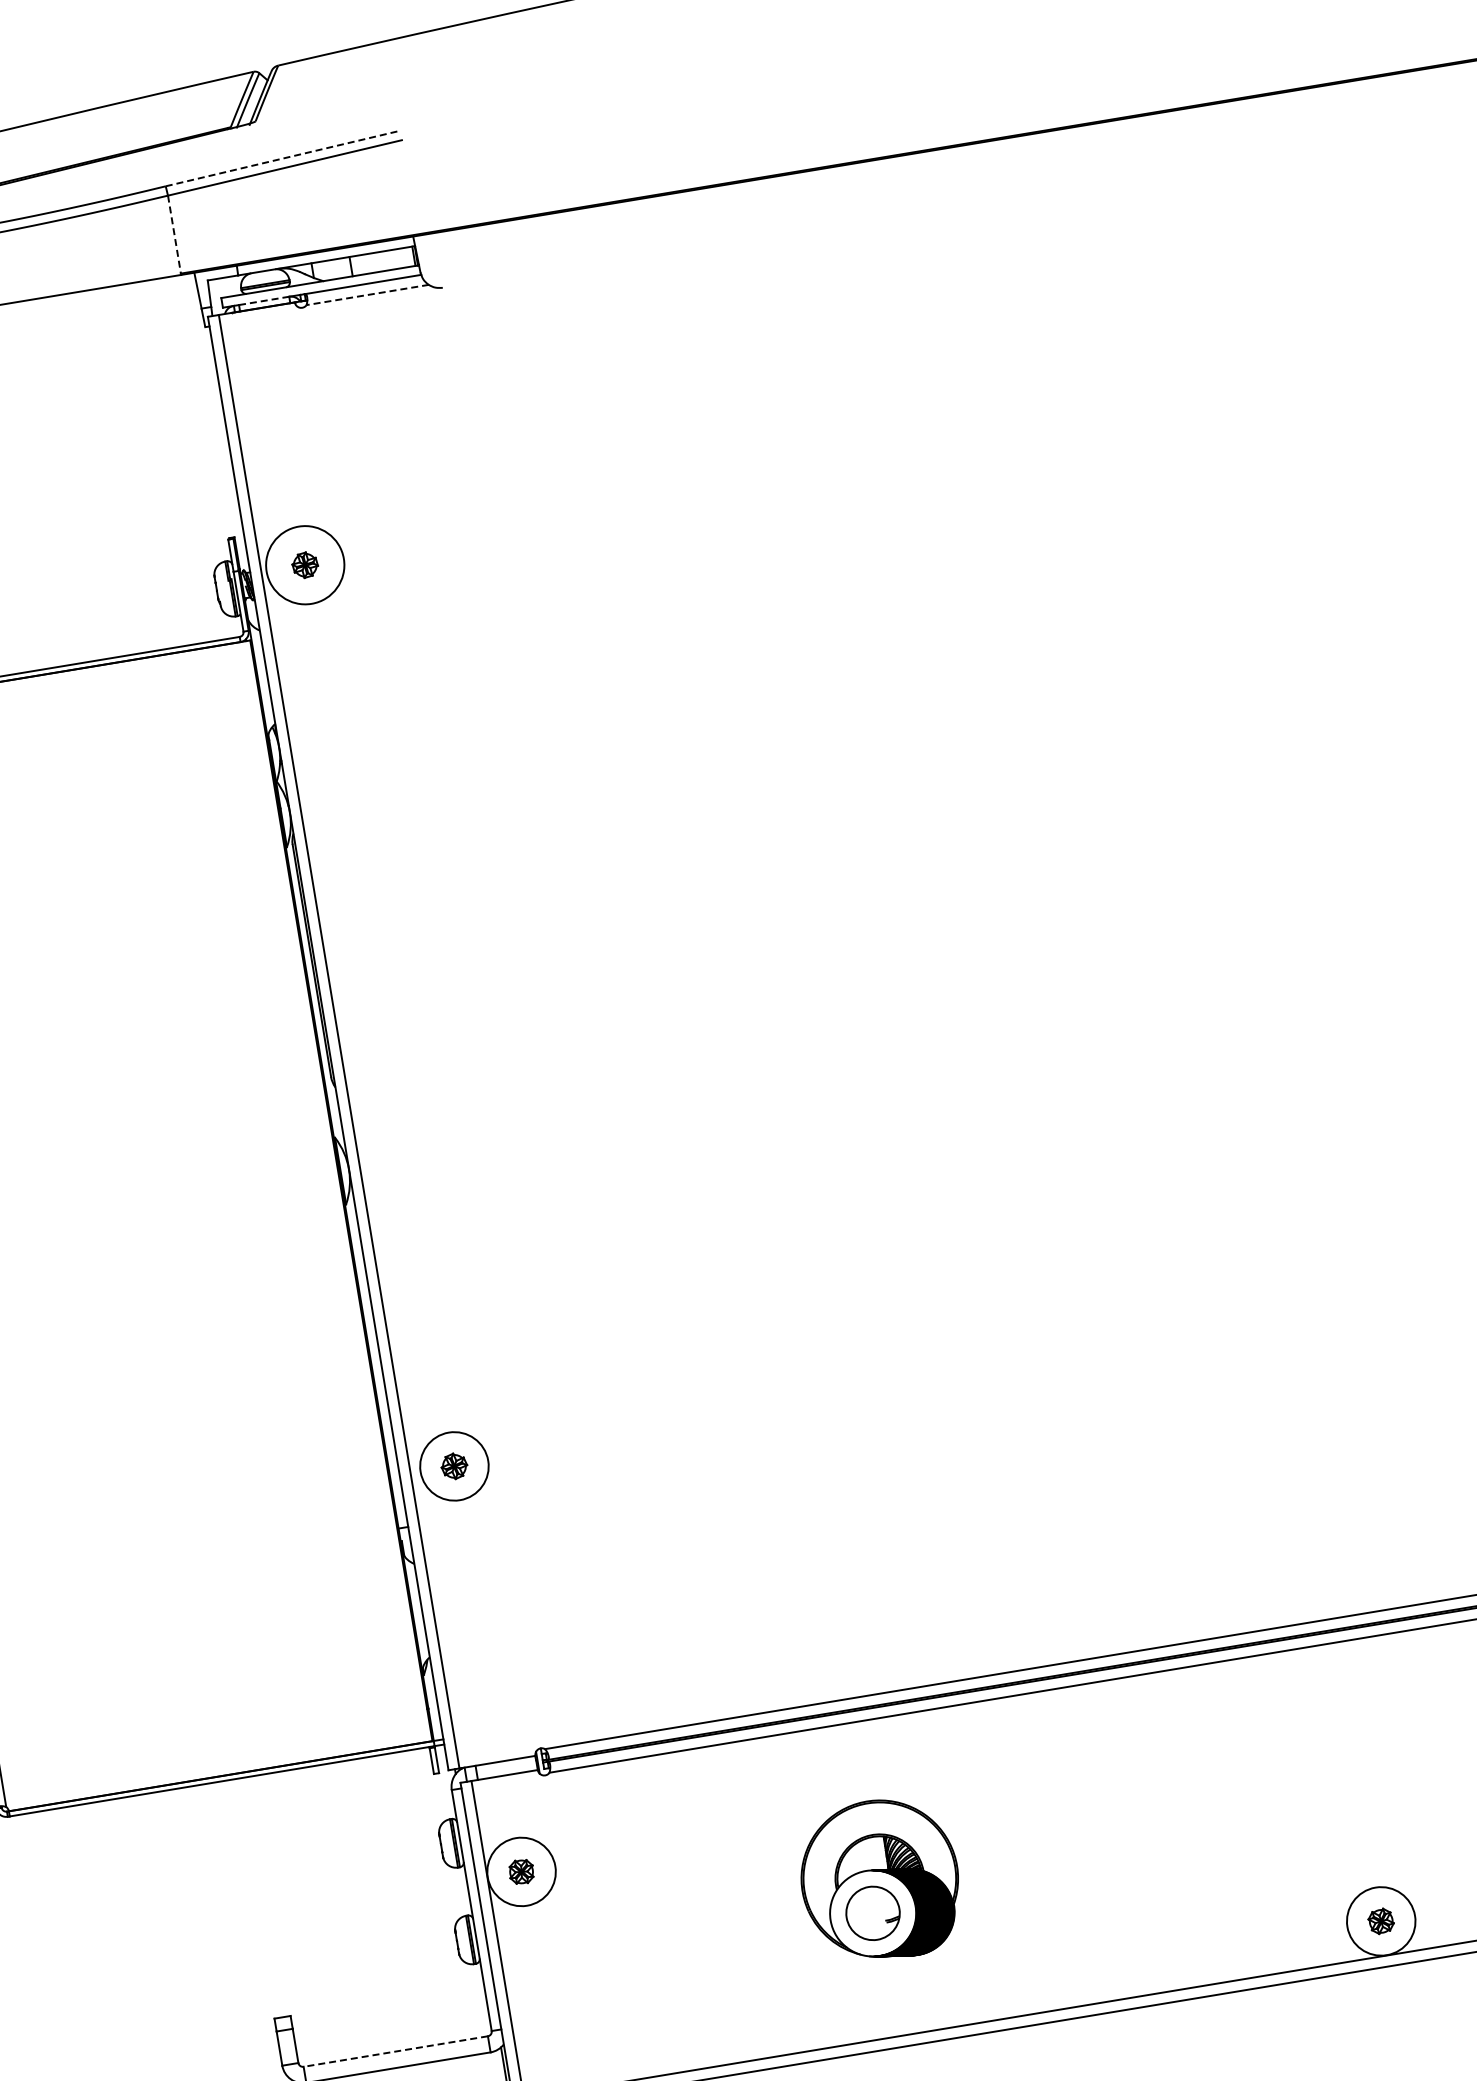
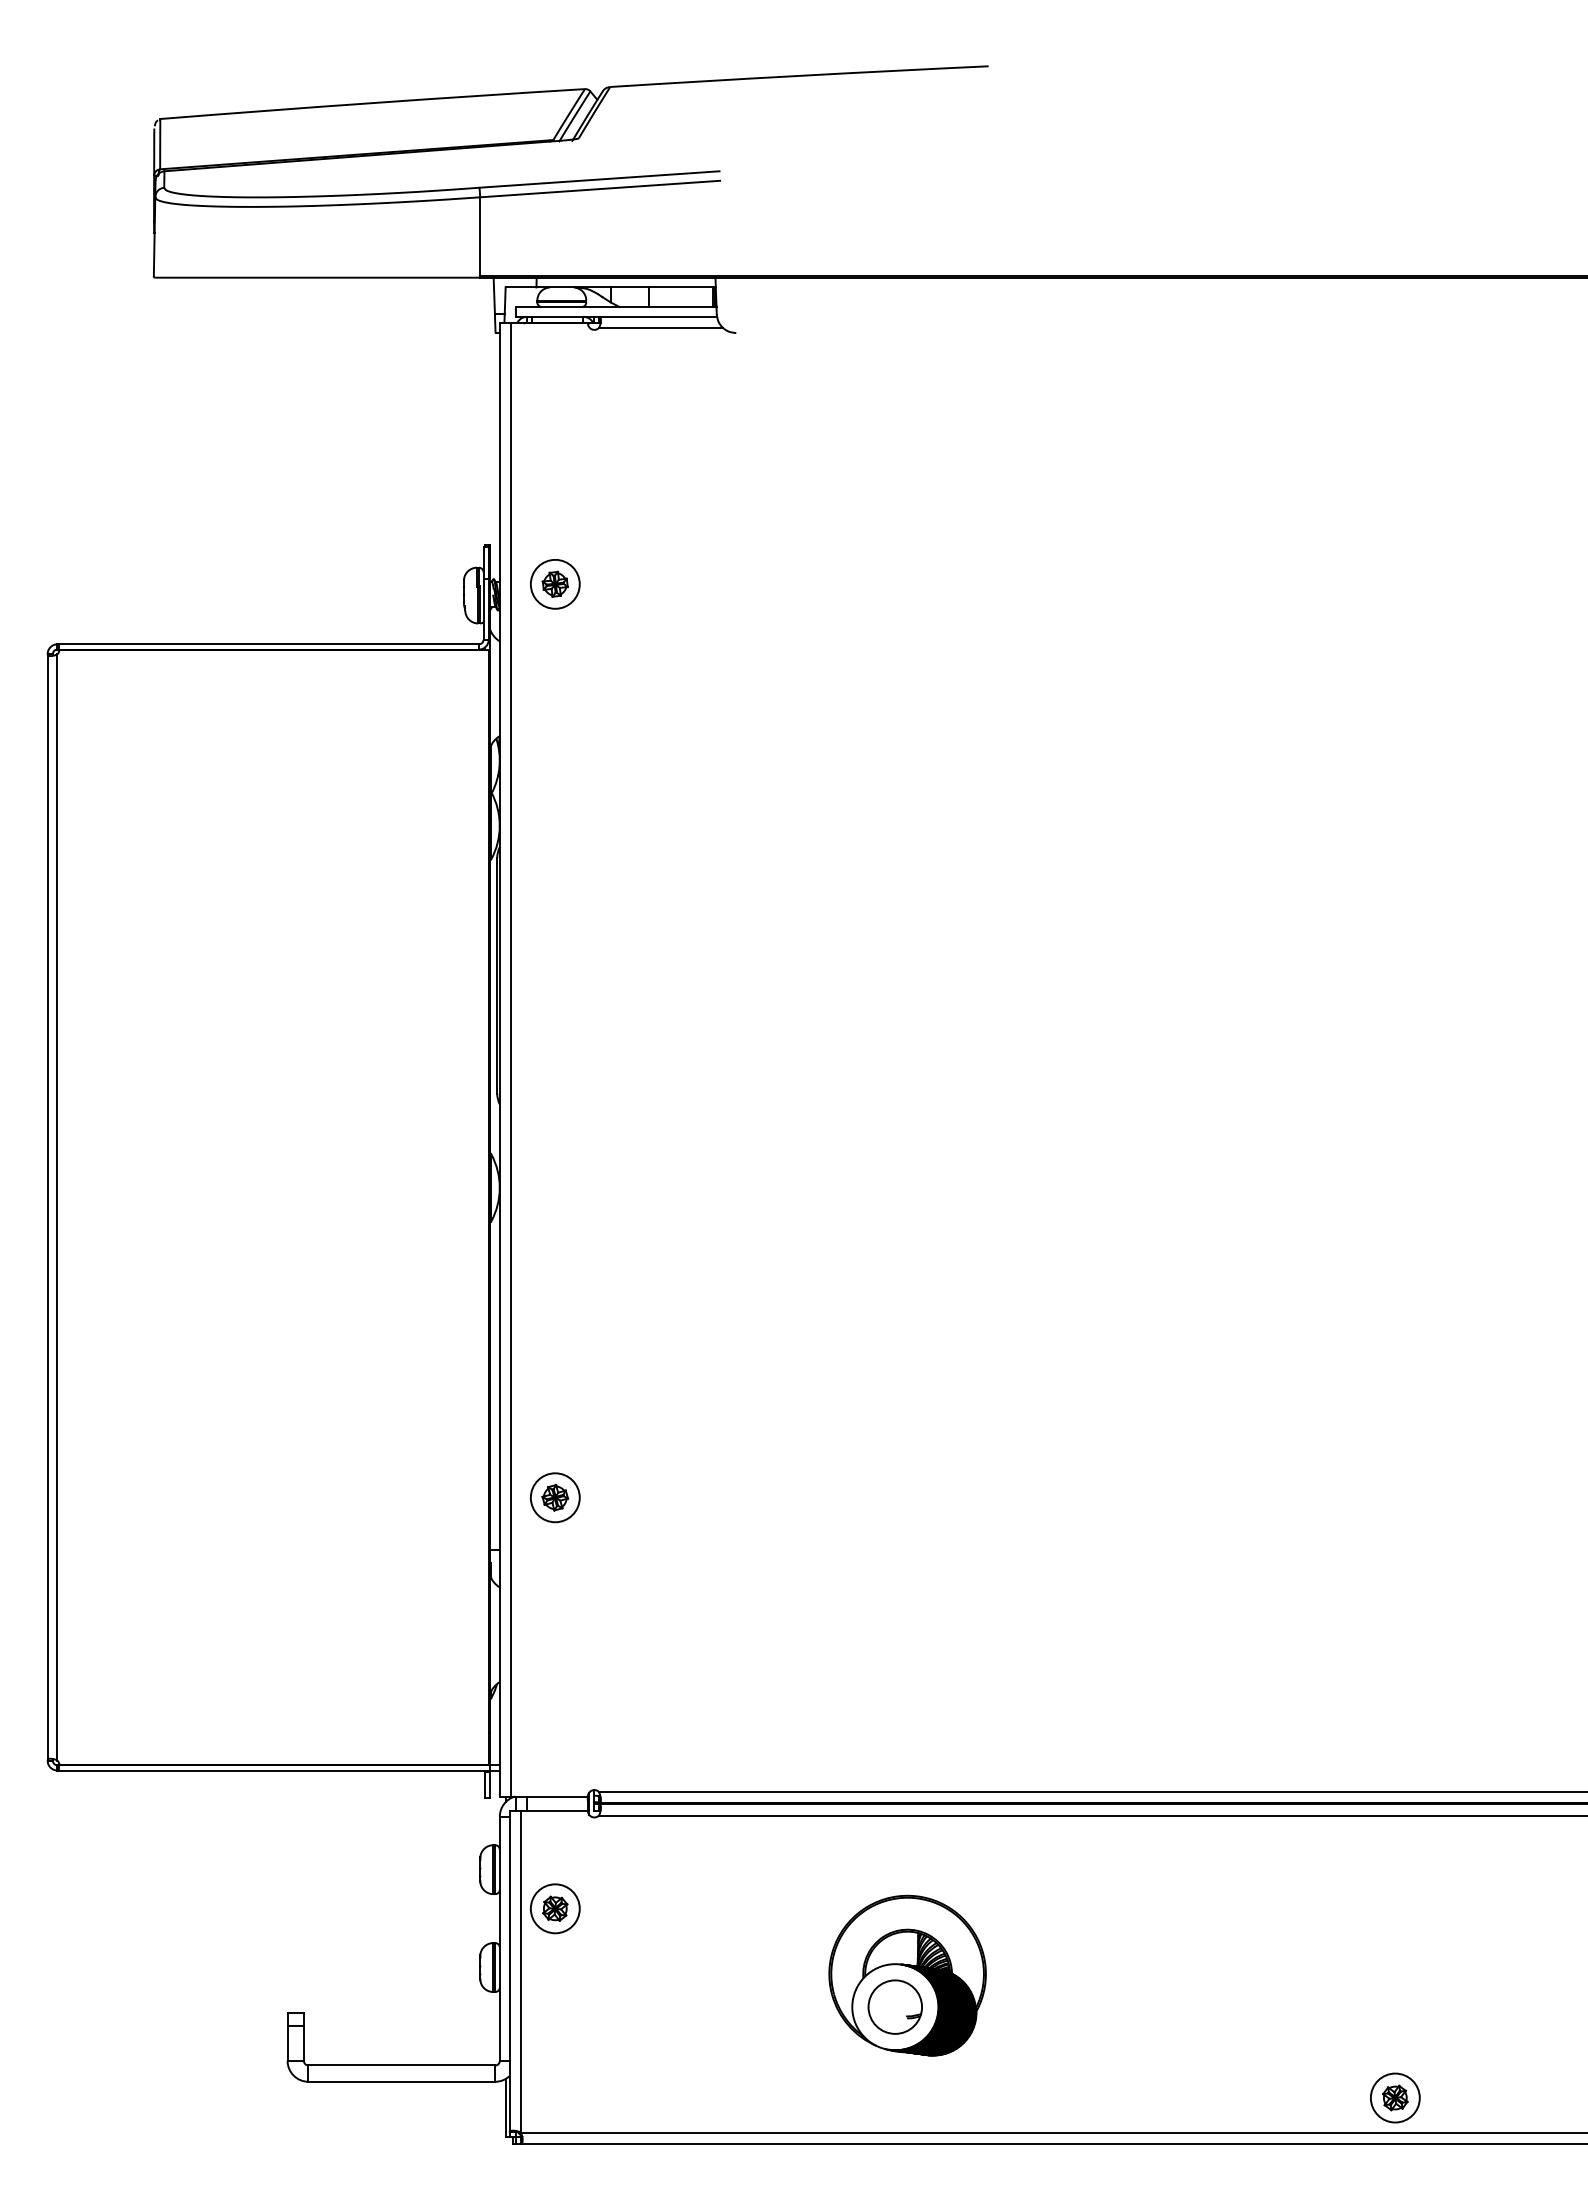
line: (283, 158) -> (600, 179), dashed -> solid
line: (174, 234) -> (480, 236), dashed -> solid
line: (367, 294) -> (660, 327), dashed -> solid
line: (264, 300) -> (558, 316), dashed -> solid
circle: (304, 564) -> (554, 583), size x0.62
circle: (453, 1466) -> (554, 1497), size x0.71
circle: (520, 1871) -> (554, 1908), size x0.71
circle: (1380, 1921) -> (1394, 2097), size x0.71
line: (395, 2051) -> (401, 2065), dashed -> solid

